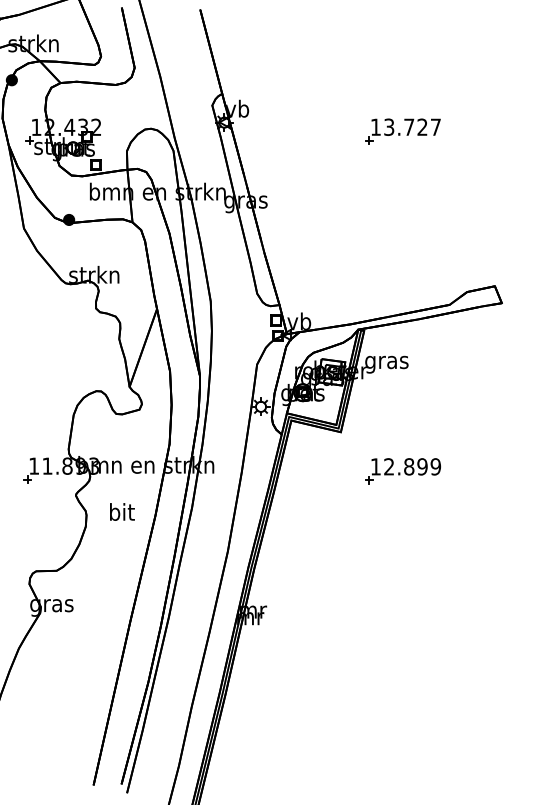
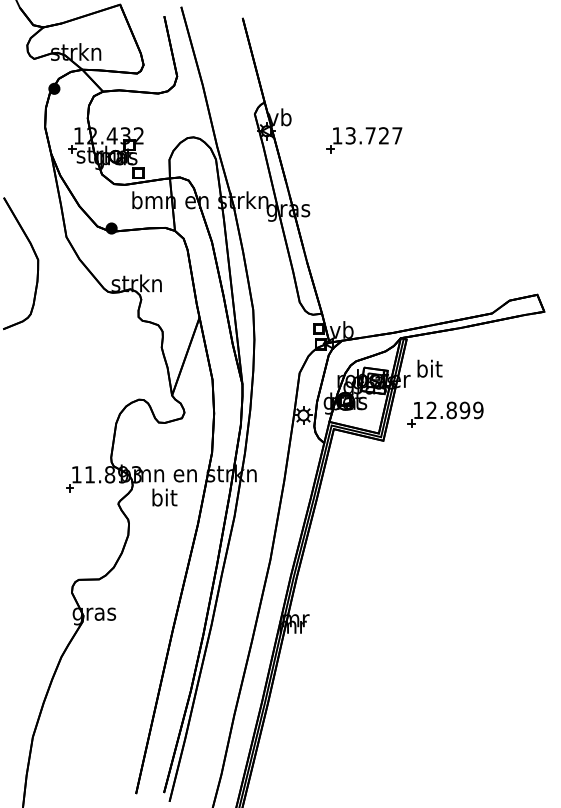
part: (403, 131) -> (364, 140), moved
text: (387, 361) -> (429, 370), gras -> bit
part: (403, 470) -> (445, 414), moved
text: (122, 511) -> (164, 497), moved

